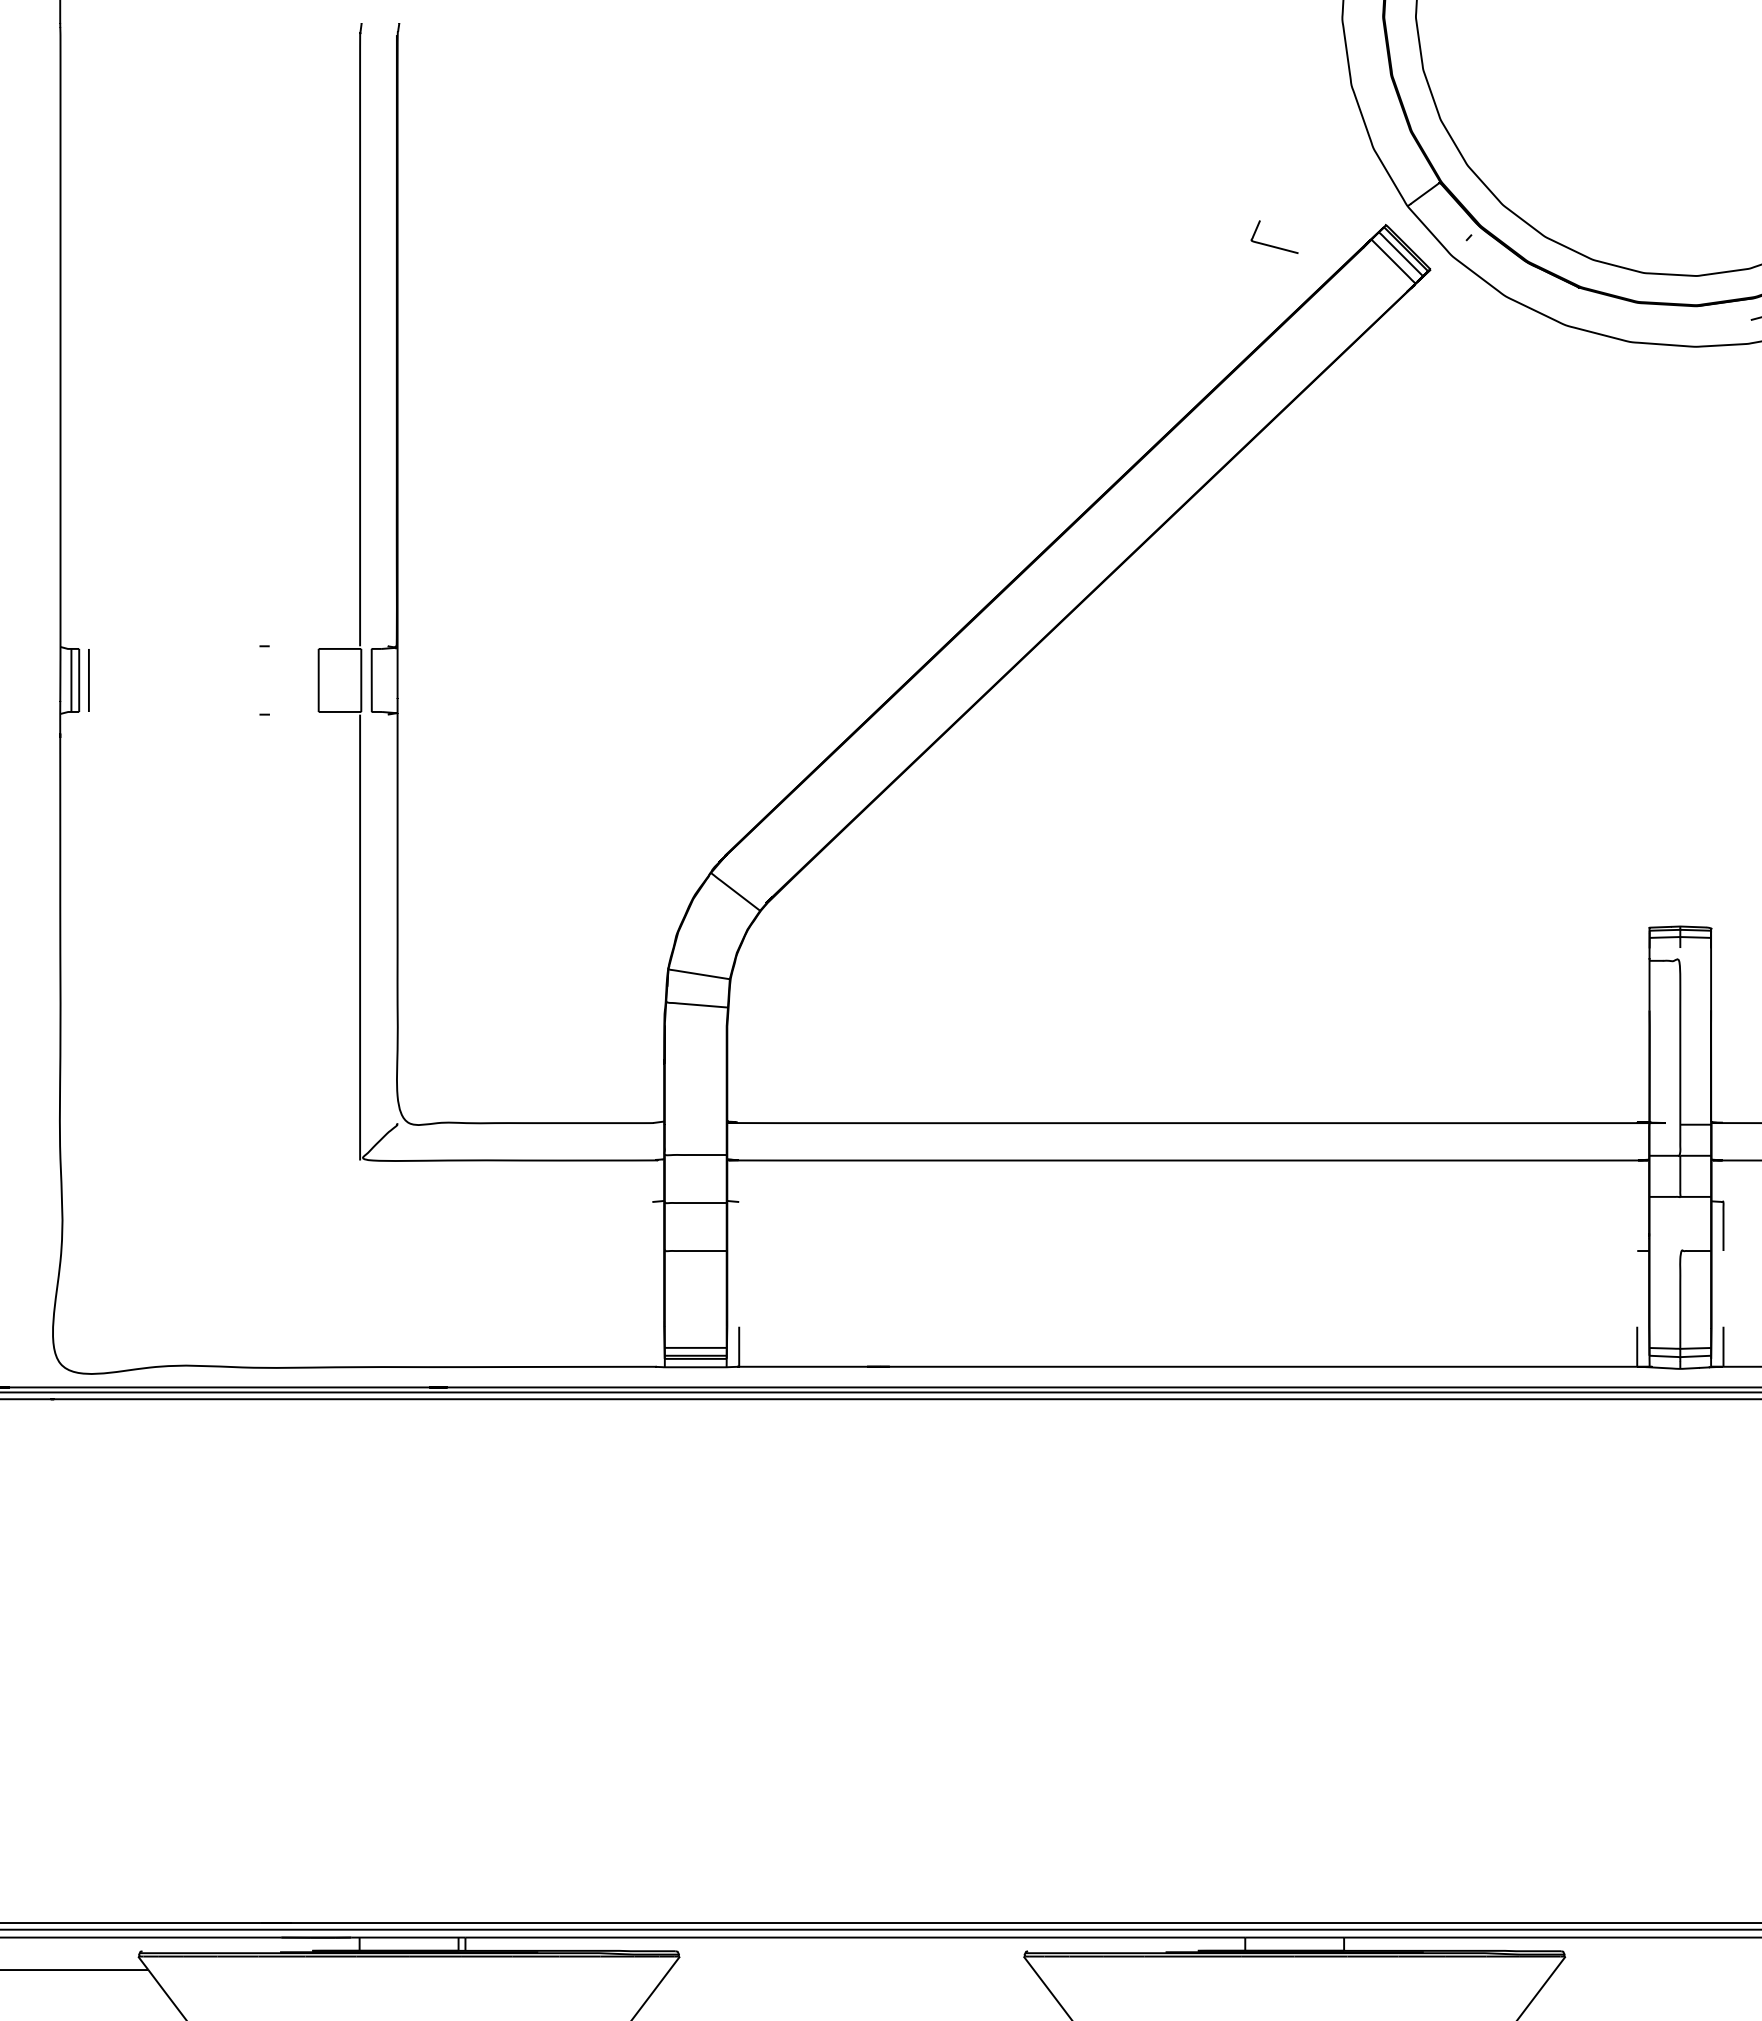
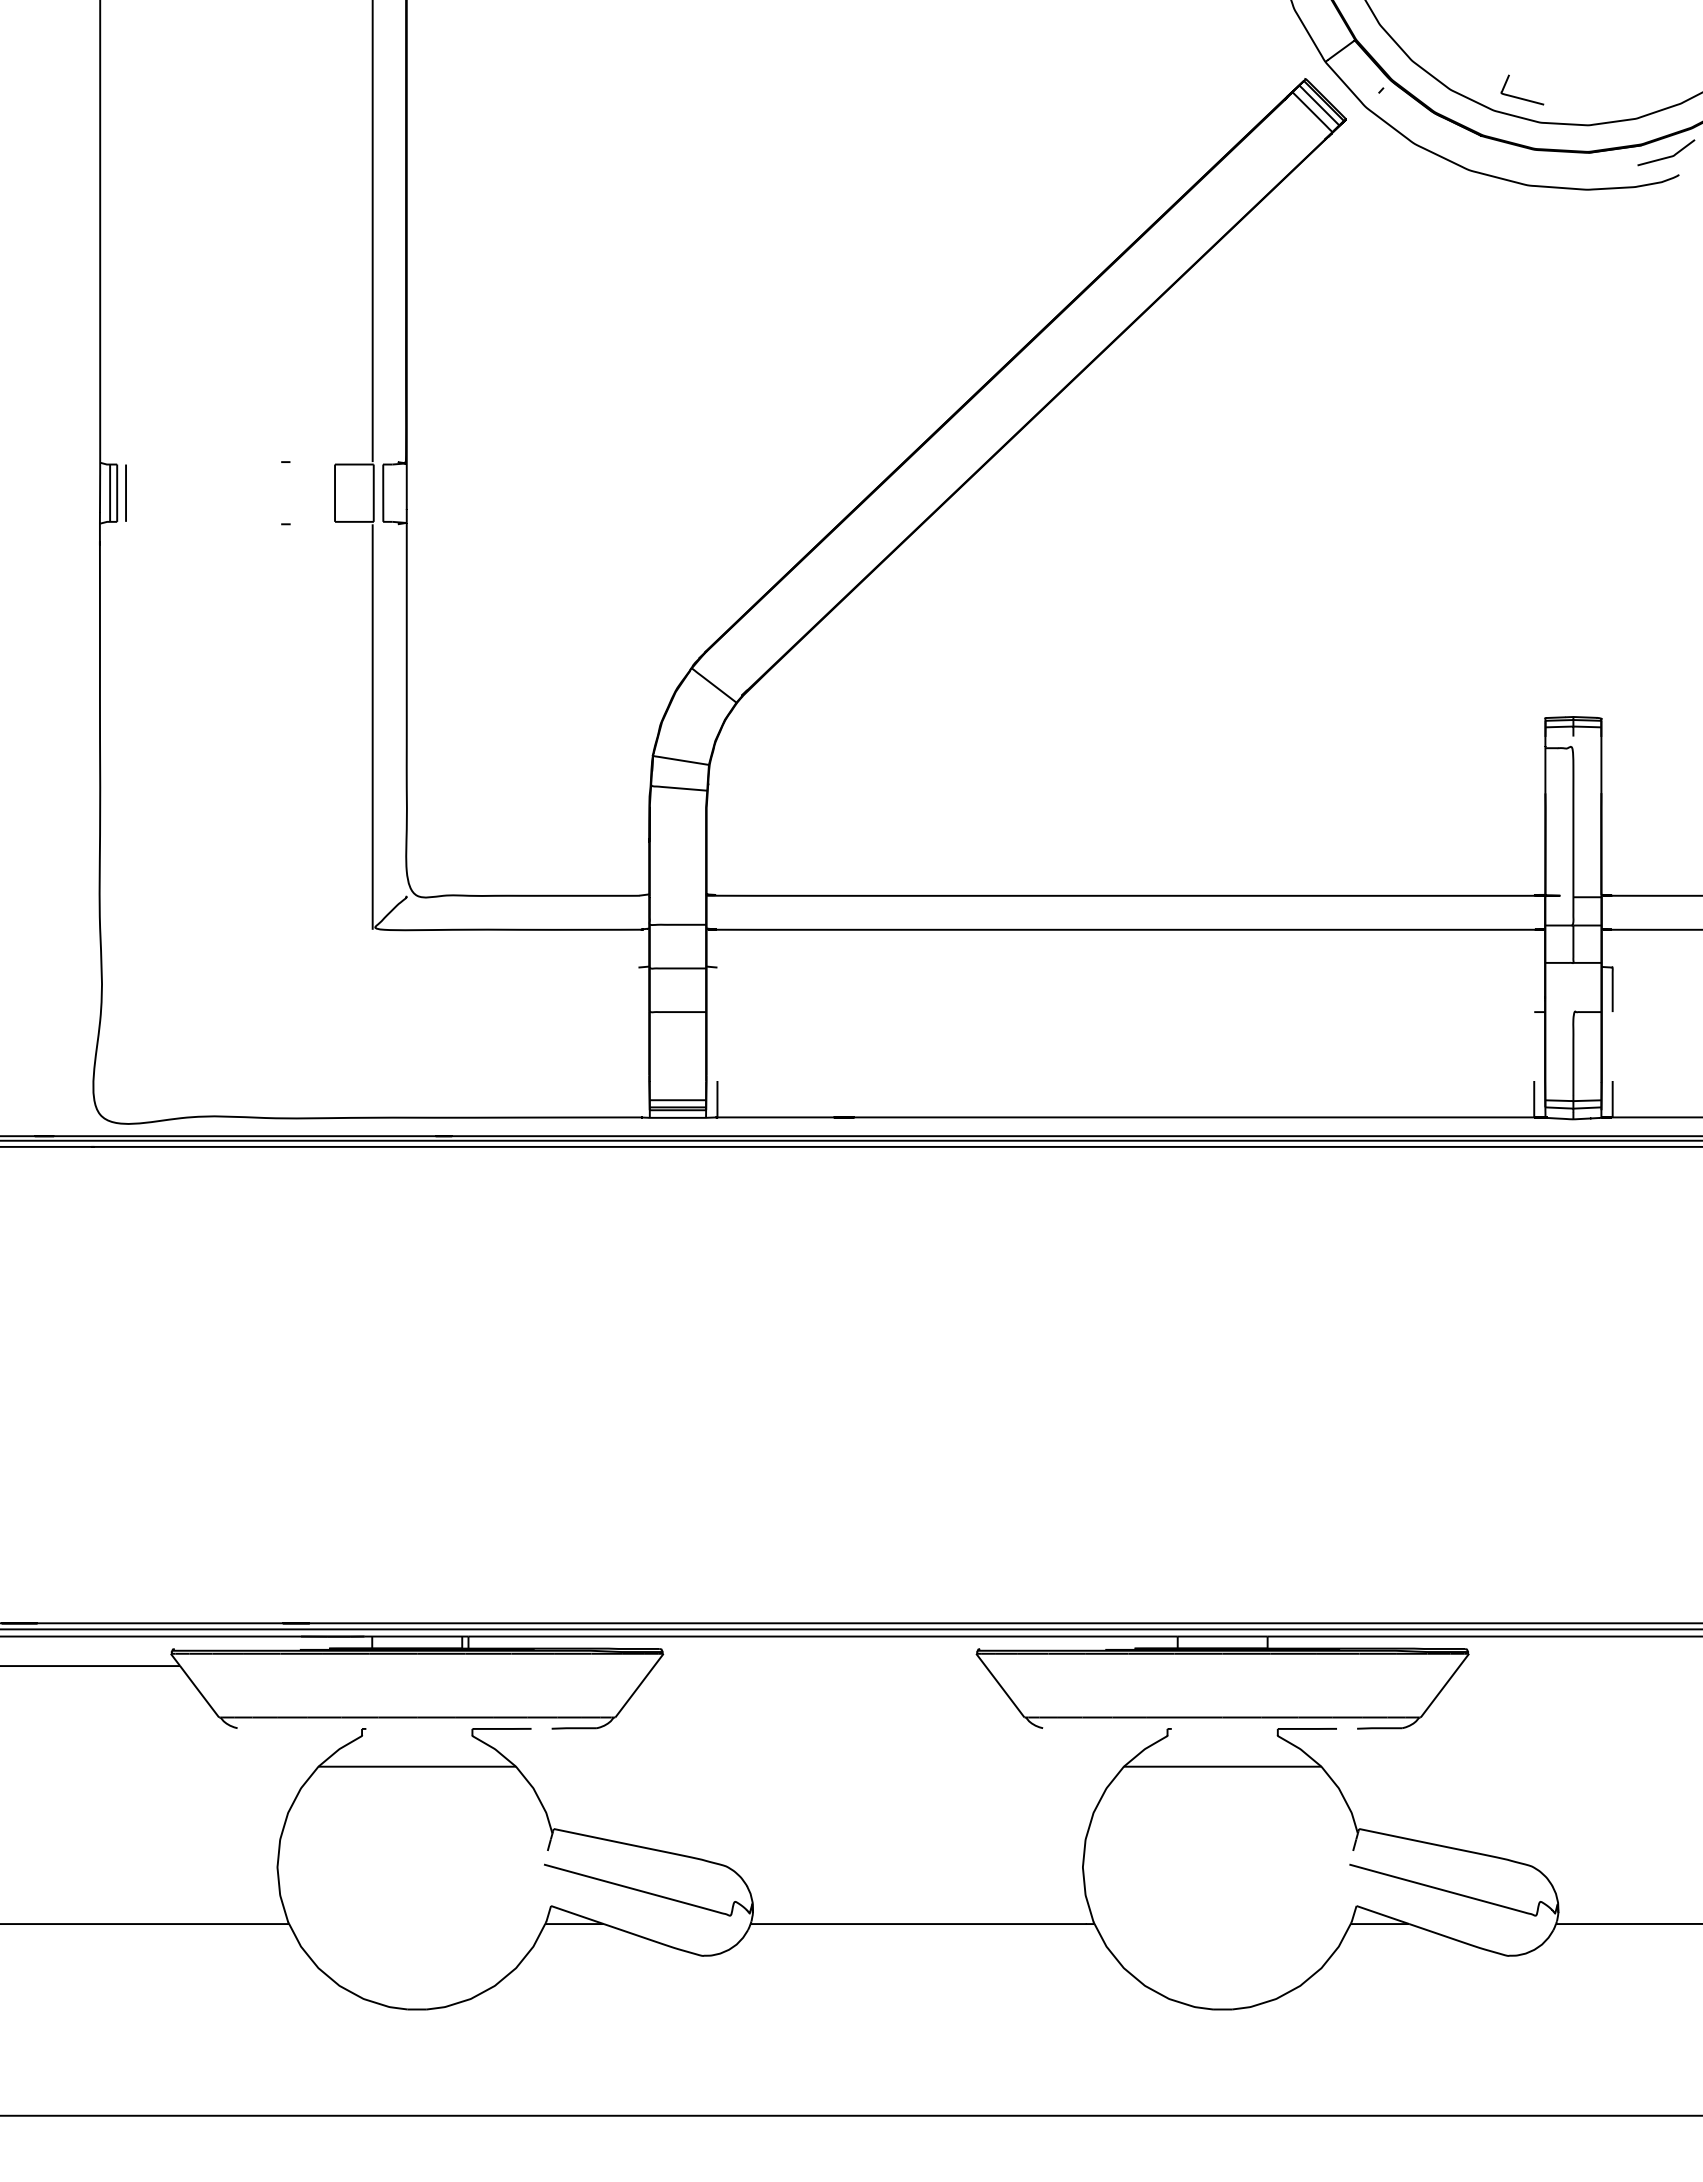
curve: (1273, 245) -> (1521, 97), moved

